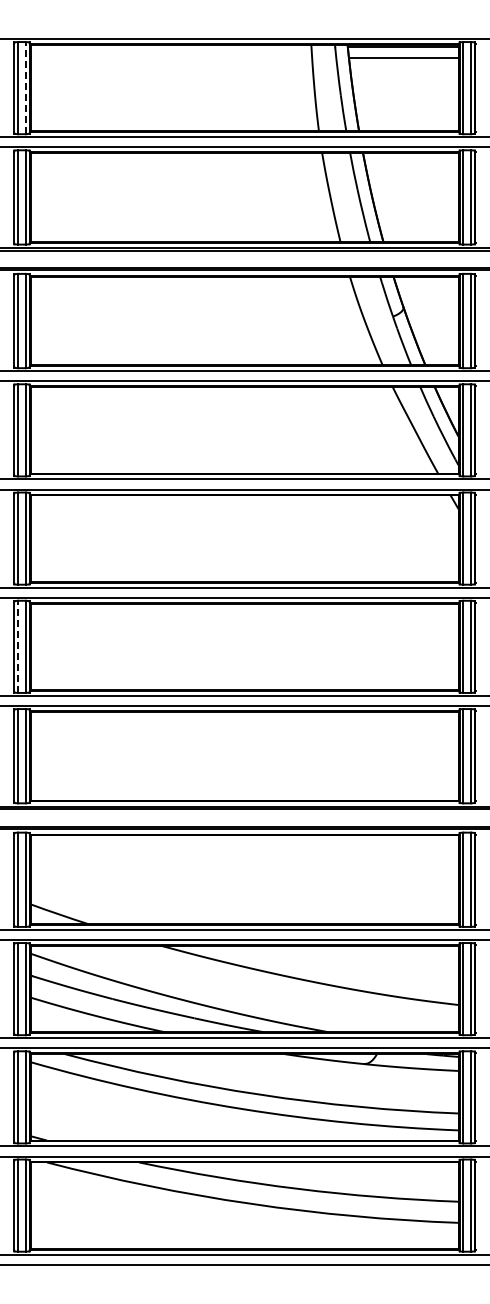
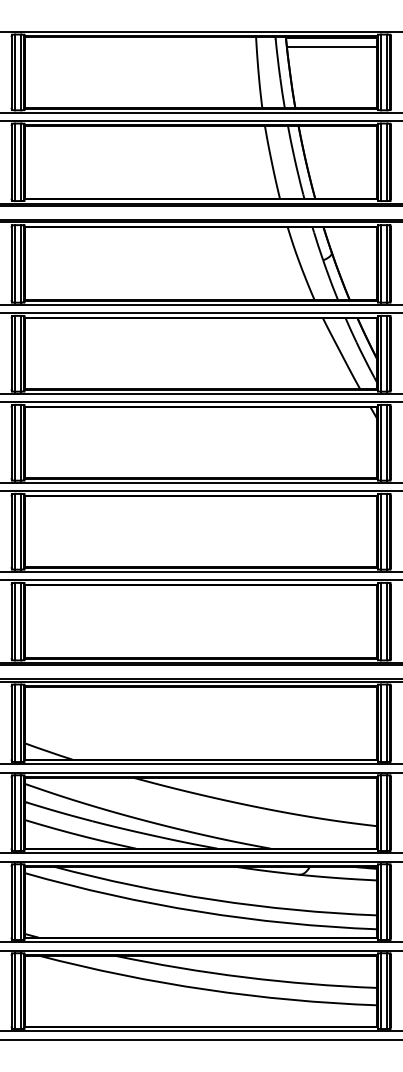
line: (25, 87) -> (21, 71), dashed -> solid
line: (18, 646) -> (15, 531), dashed -> solid

